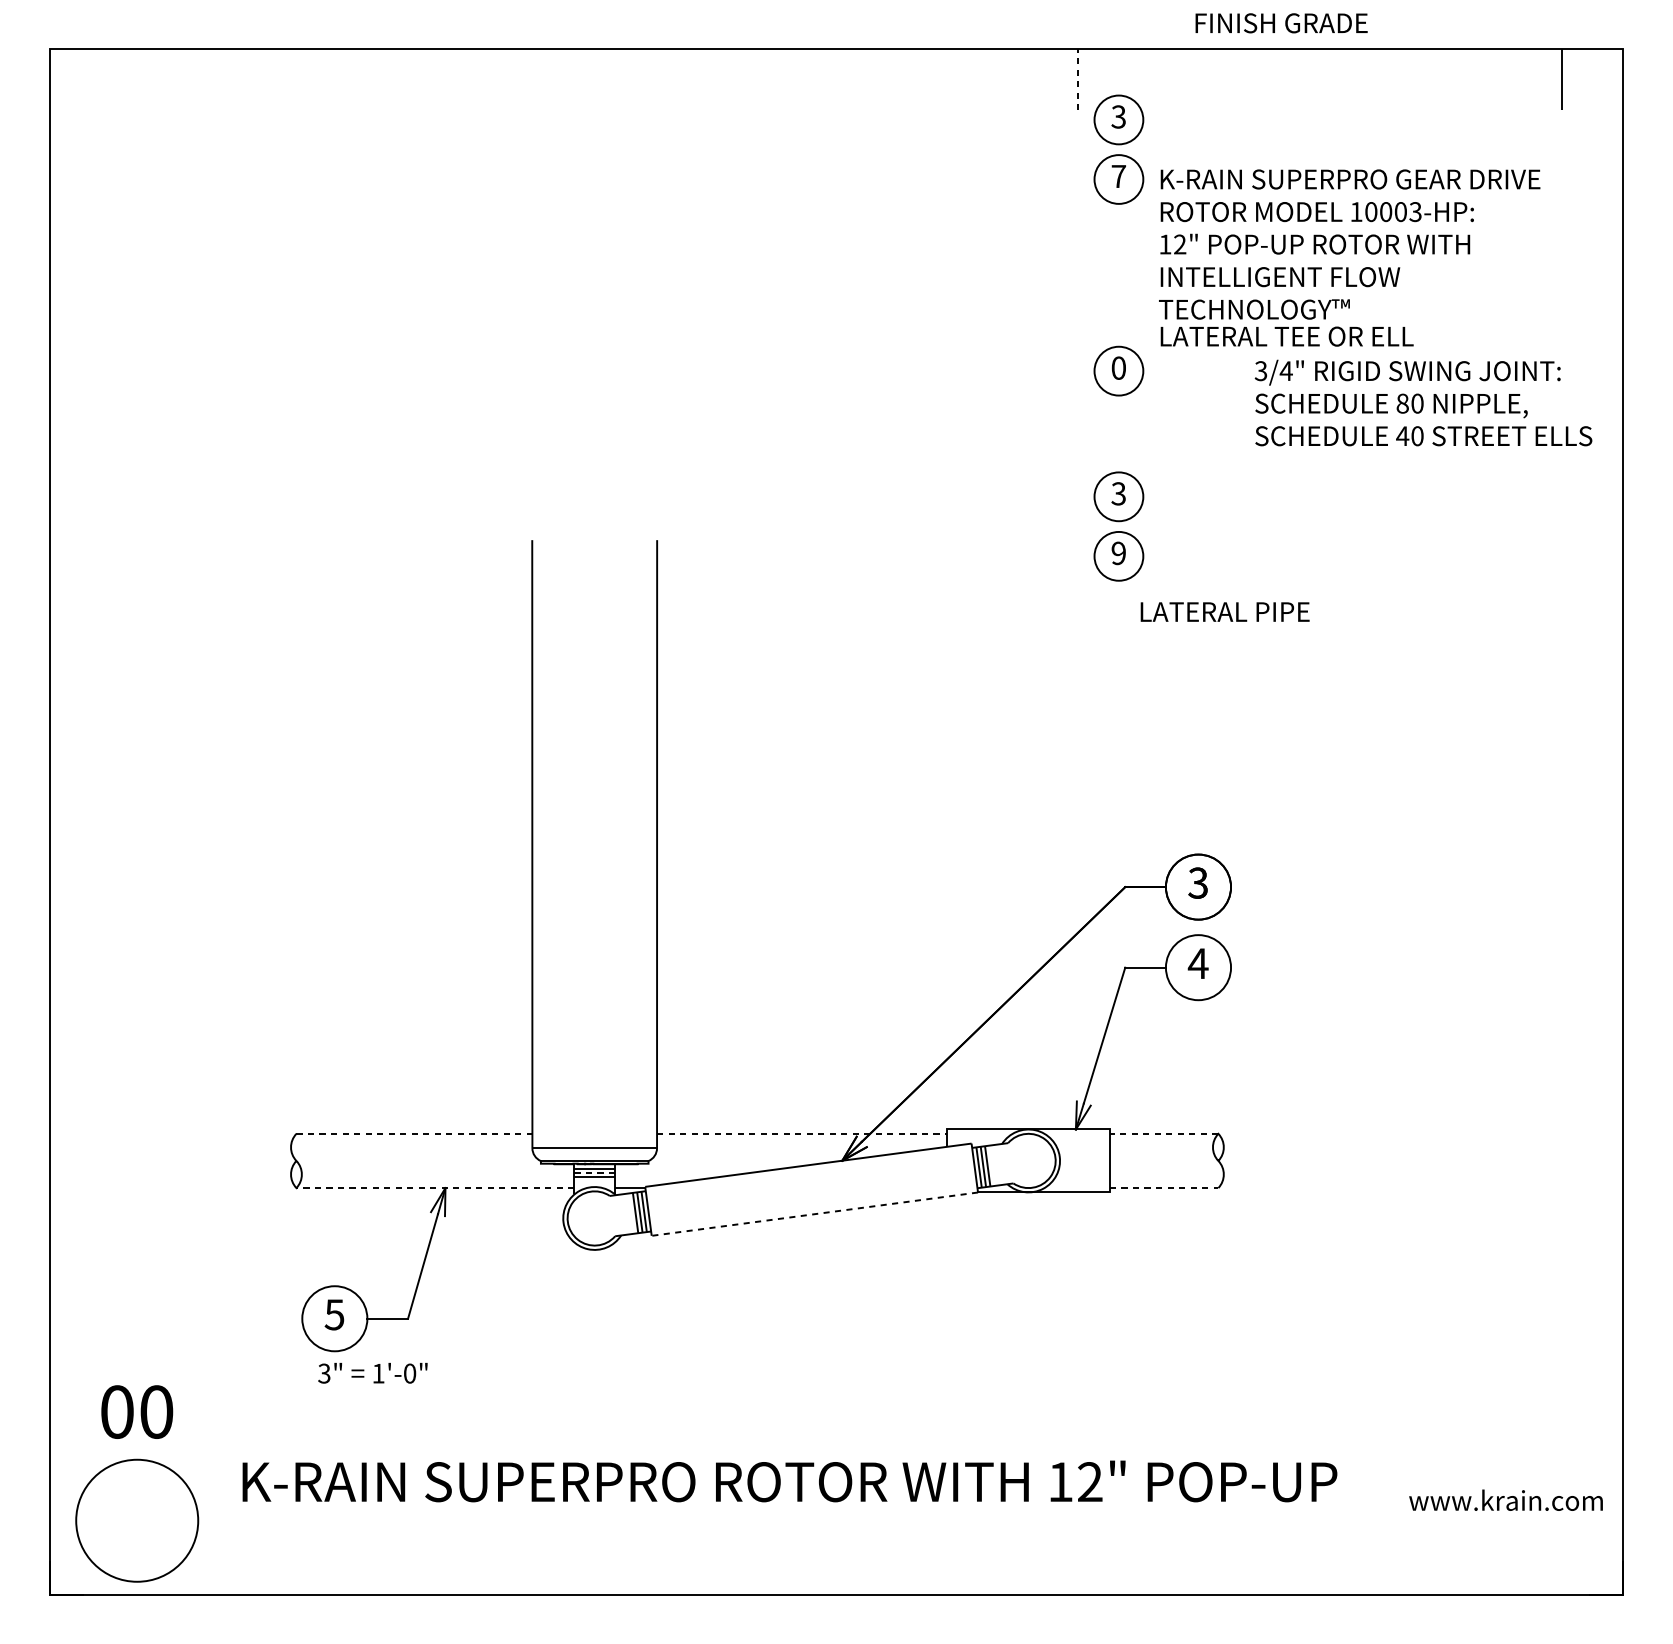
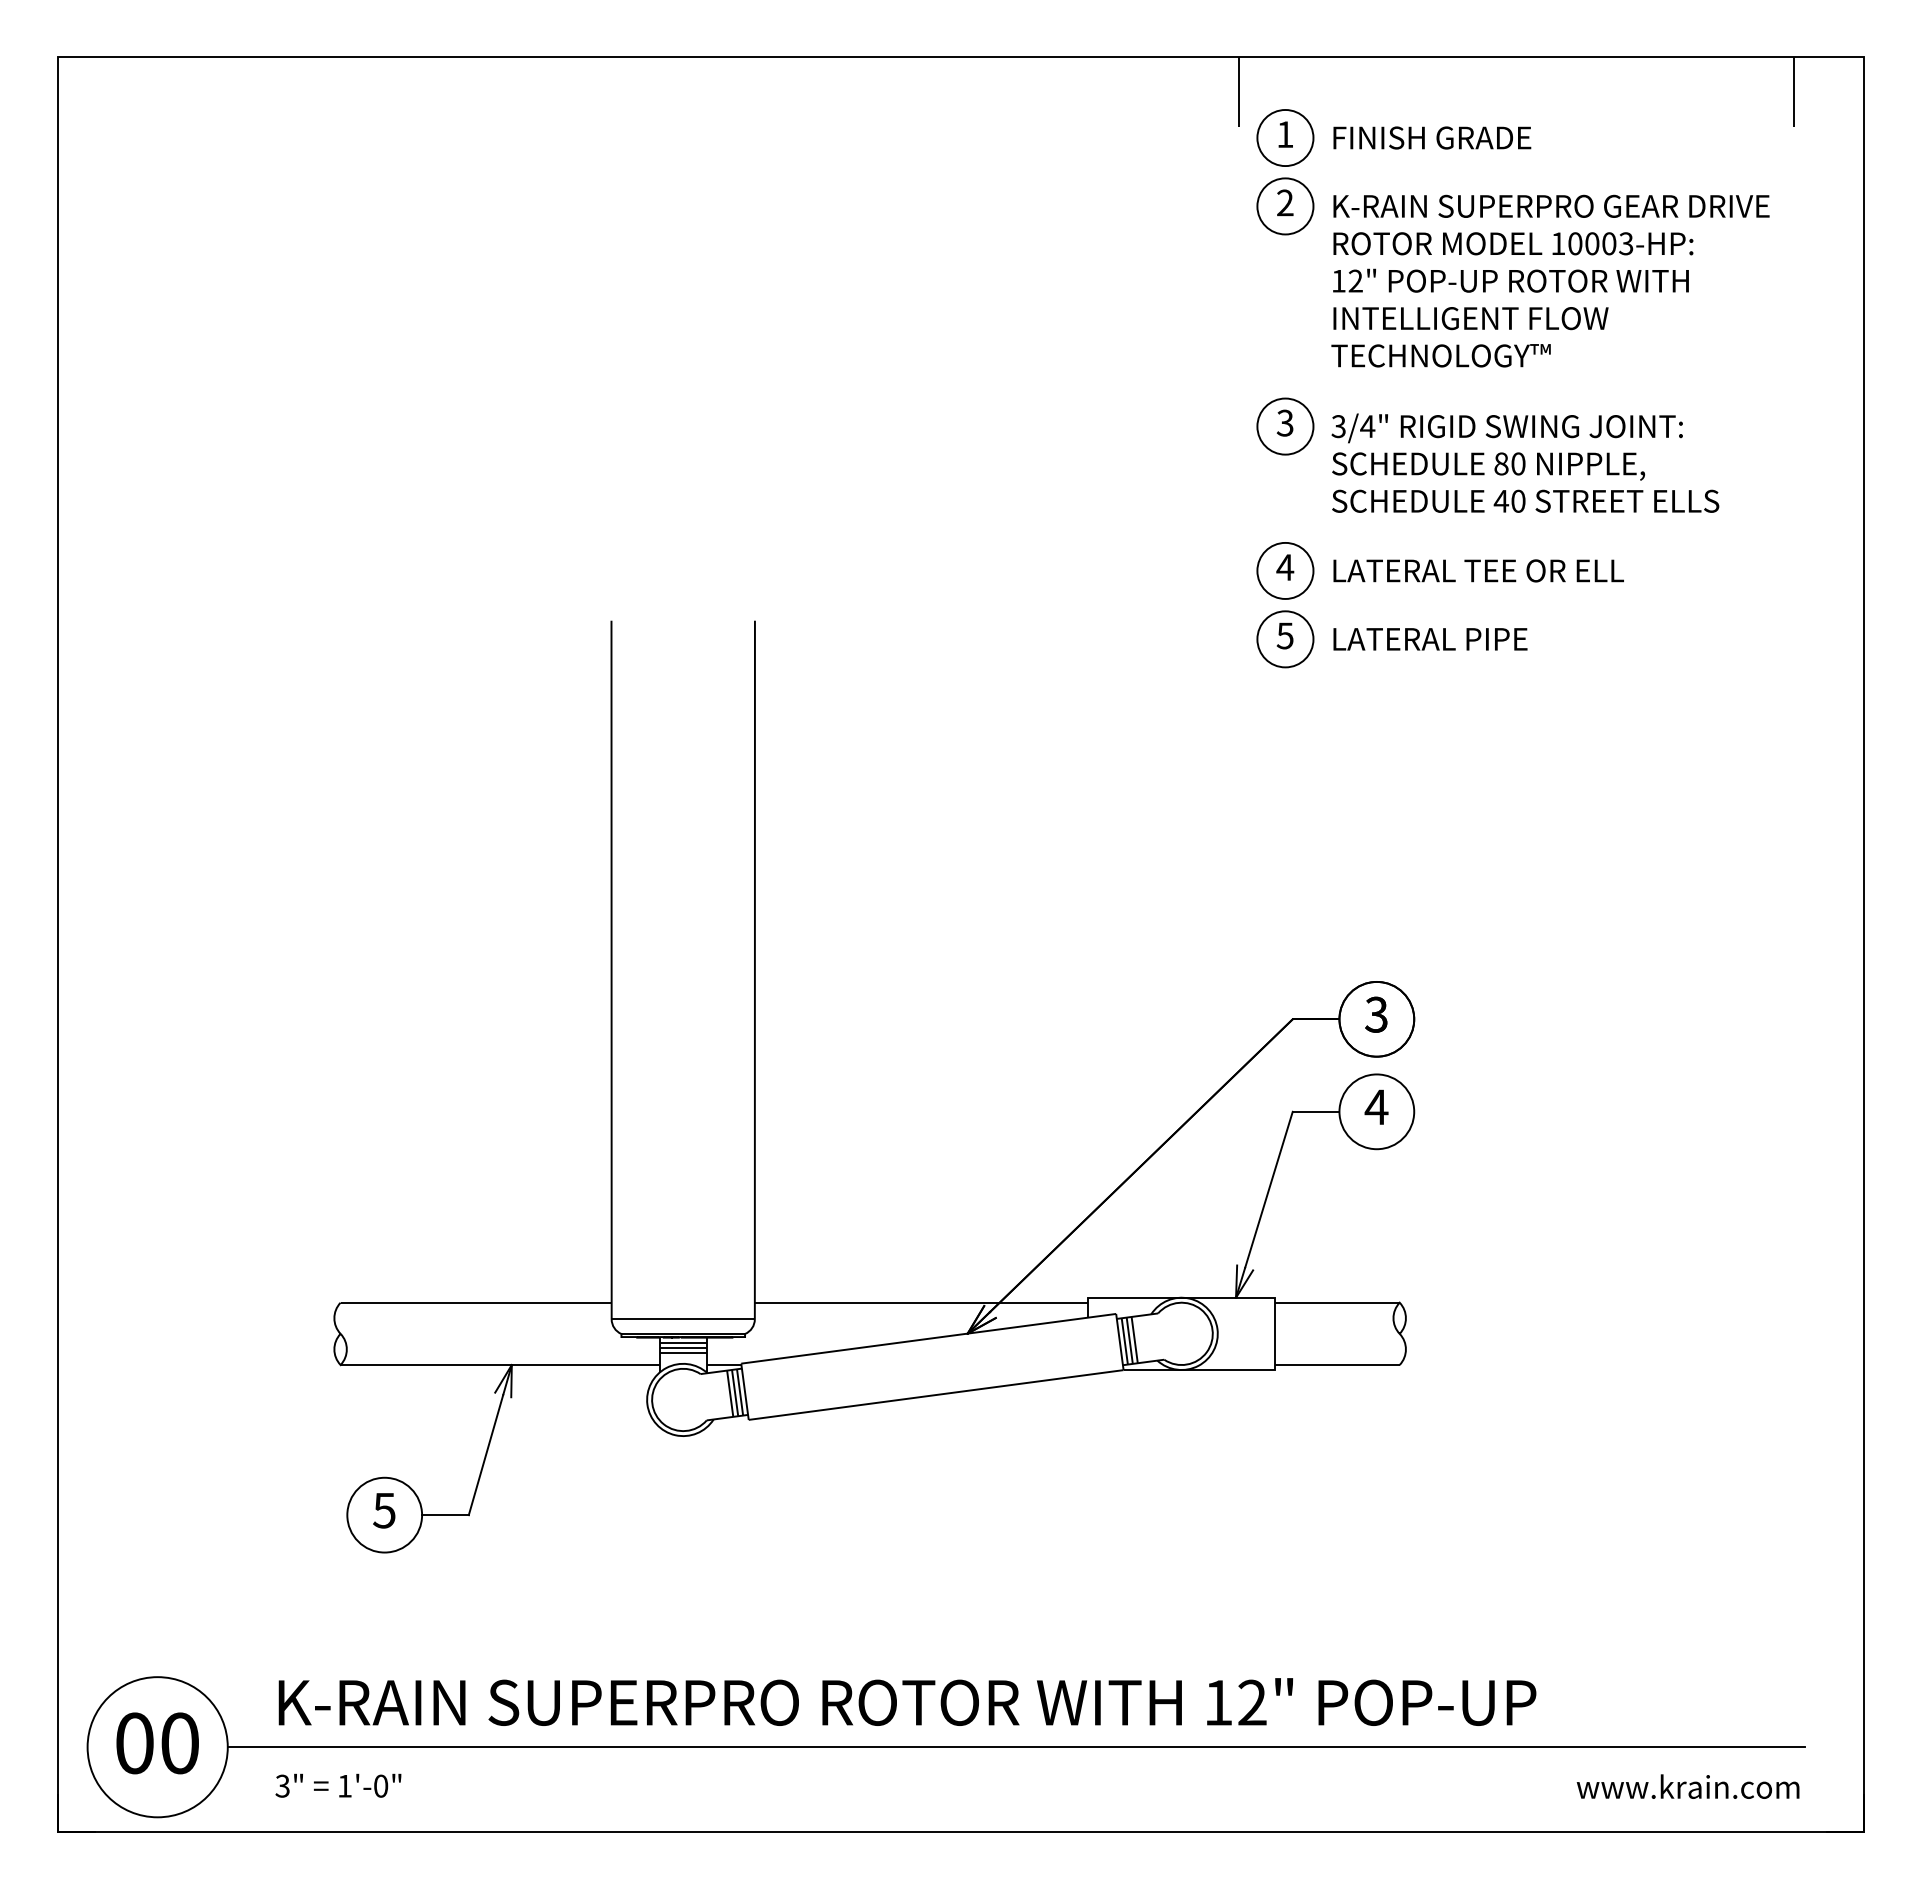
text: (1281, 22) -> (1432, 137), moved
line: (1078, 79) -> (1238, 91), dashed -> solid
text: (1118, 116) -> (1284, 134), 3 -> 1
text: (1118, 176) -> (1285, 202), 7 -> 2
text: (1286, 336) -> (1478, 570), moved
text: (1118, 367) -> (1284, 422), 0 -> 3
text: (1423, 402) -> (1525, 462), moved
text: (1118, 493) -> (1285, 567), 3 -> 4
text: (1118, 553) -> (1284, 635), 9 -> 5
text: (1225, 612) -> (1430, 639), moved
line: (414, 1133) -> (476, 1302), dashed -> solid
line: (802, 1133) -> (921, 1302), dashed -> solid
line: (1163, 1133) -> (1336, 1302), dashed -> solid
line: (594, 1172) -> (682, 1347), dashed -> solid
line: (435, 1188) -> (500, 1365), dashed -> solid
line: (1164, 1188) -> (1337, 1365), dashed -> solid
line: (814, 1214) -> (935, 1395), dashed -> solid
text: (372, 1373) -> (338, 1785), moved
text: (137, 1412) -> (157, 1743), moved
text: (1505, 1500) -> (1687, 1786), moved
line: (883, 1521) -> (1015, 1747), added

